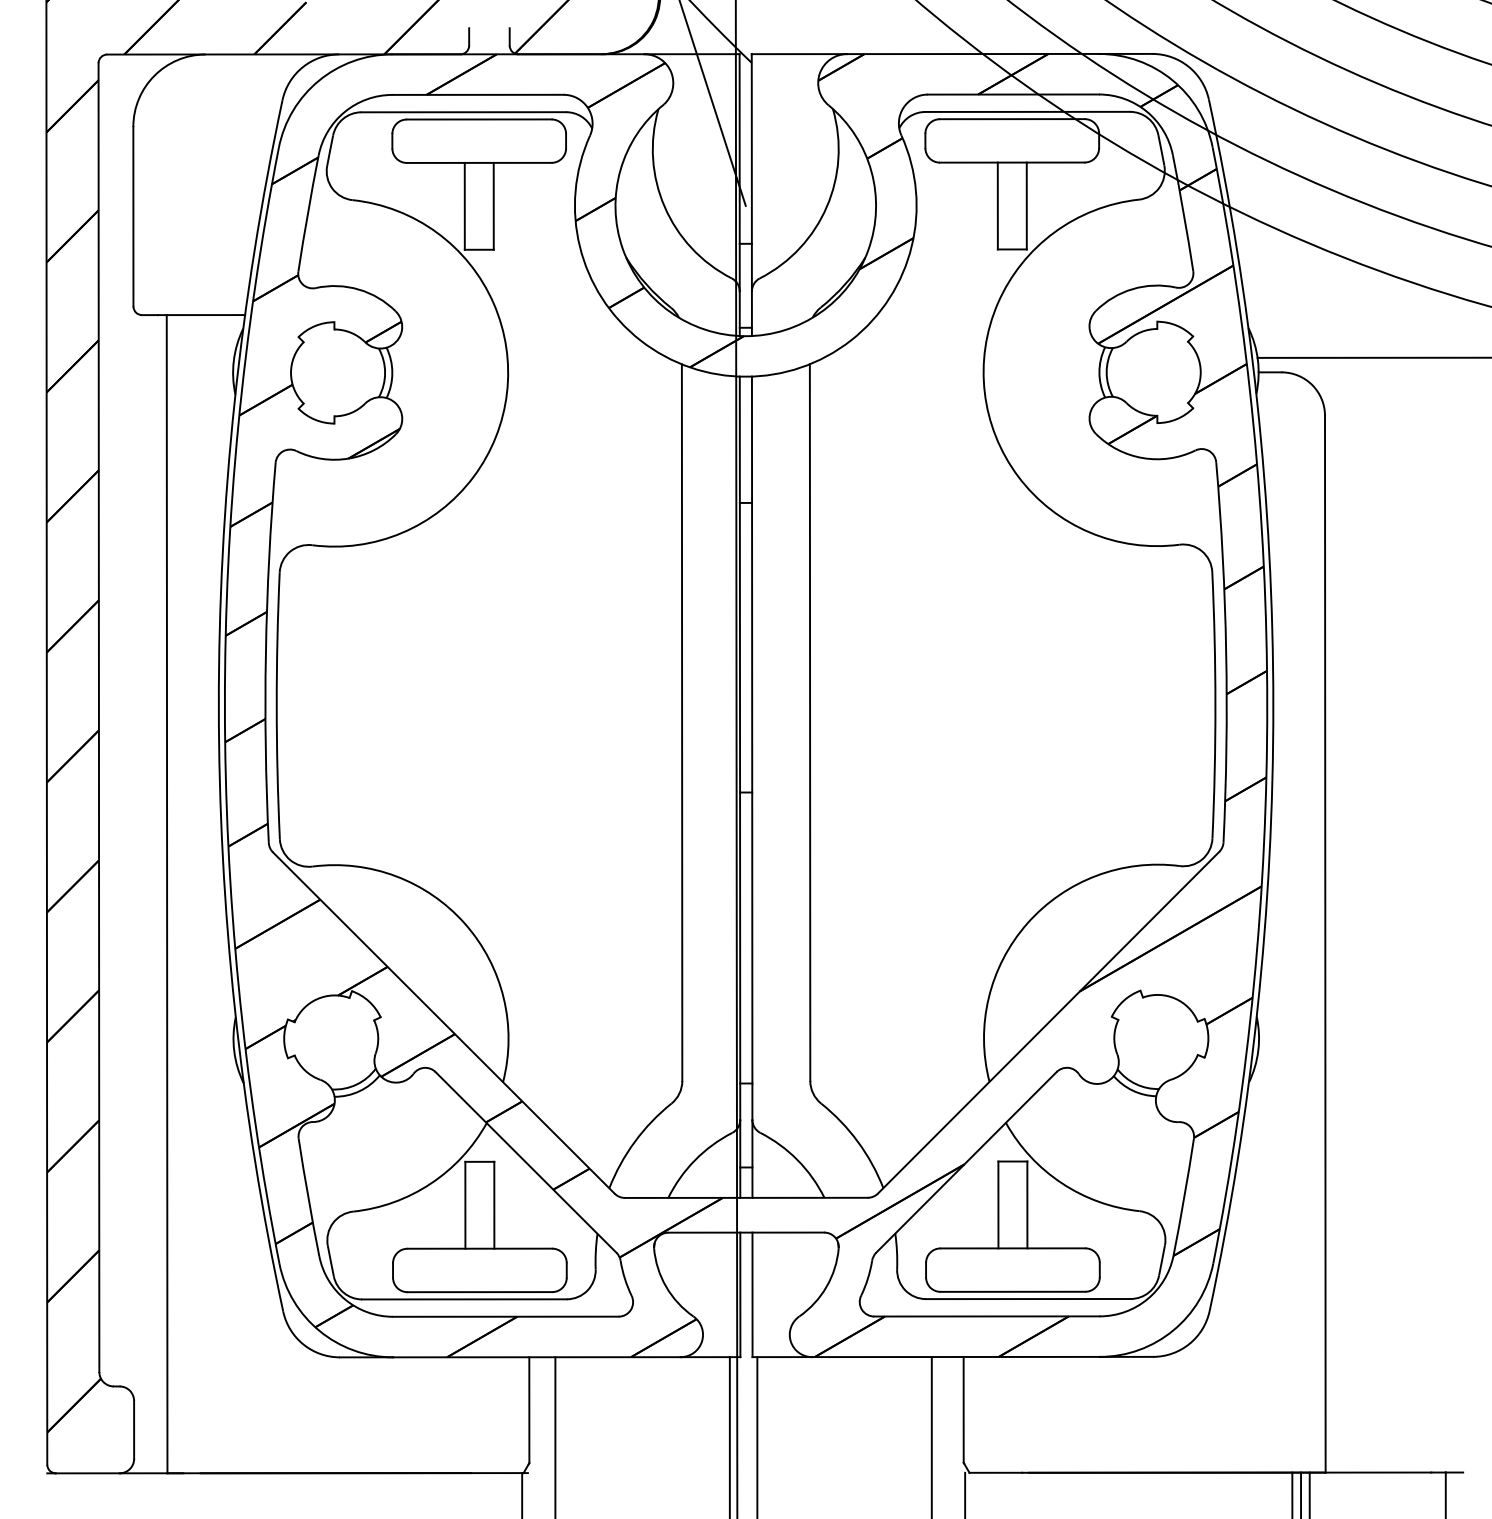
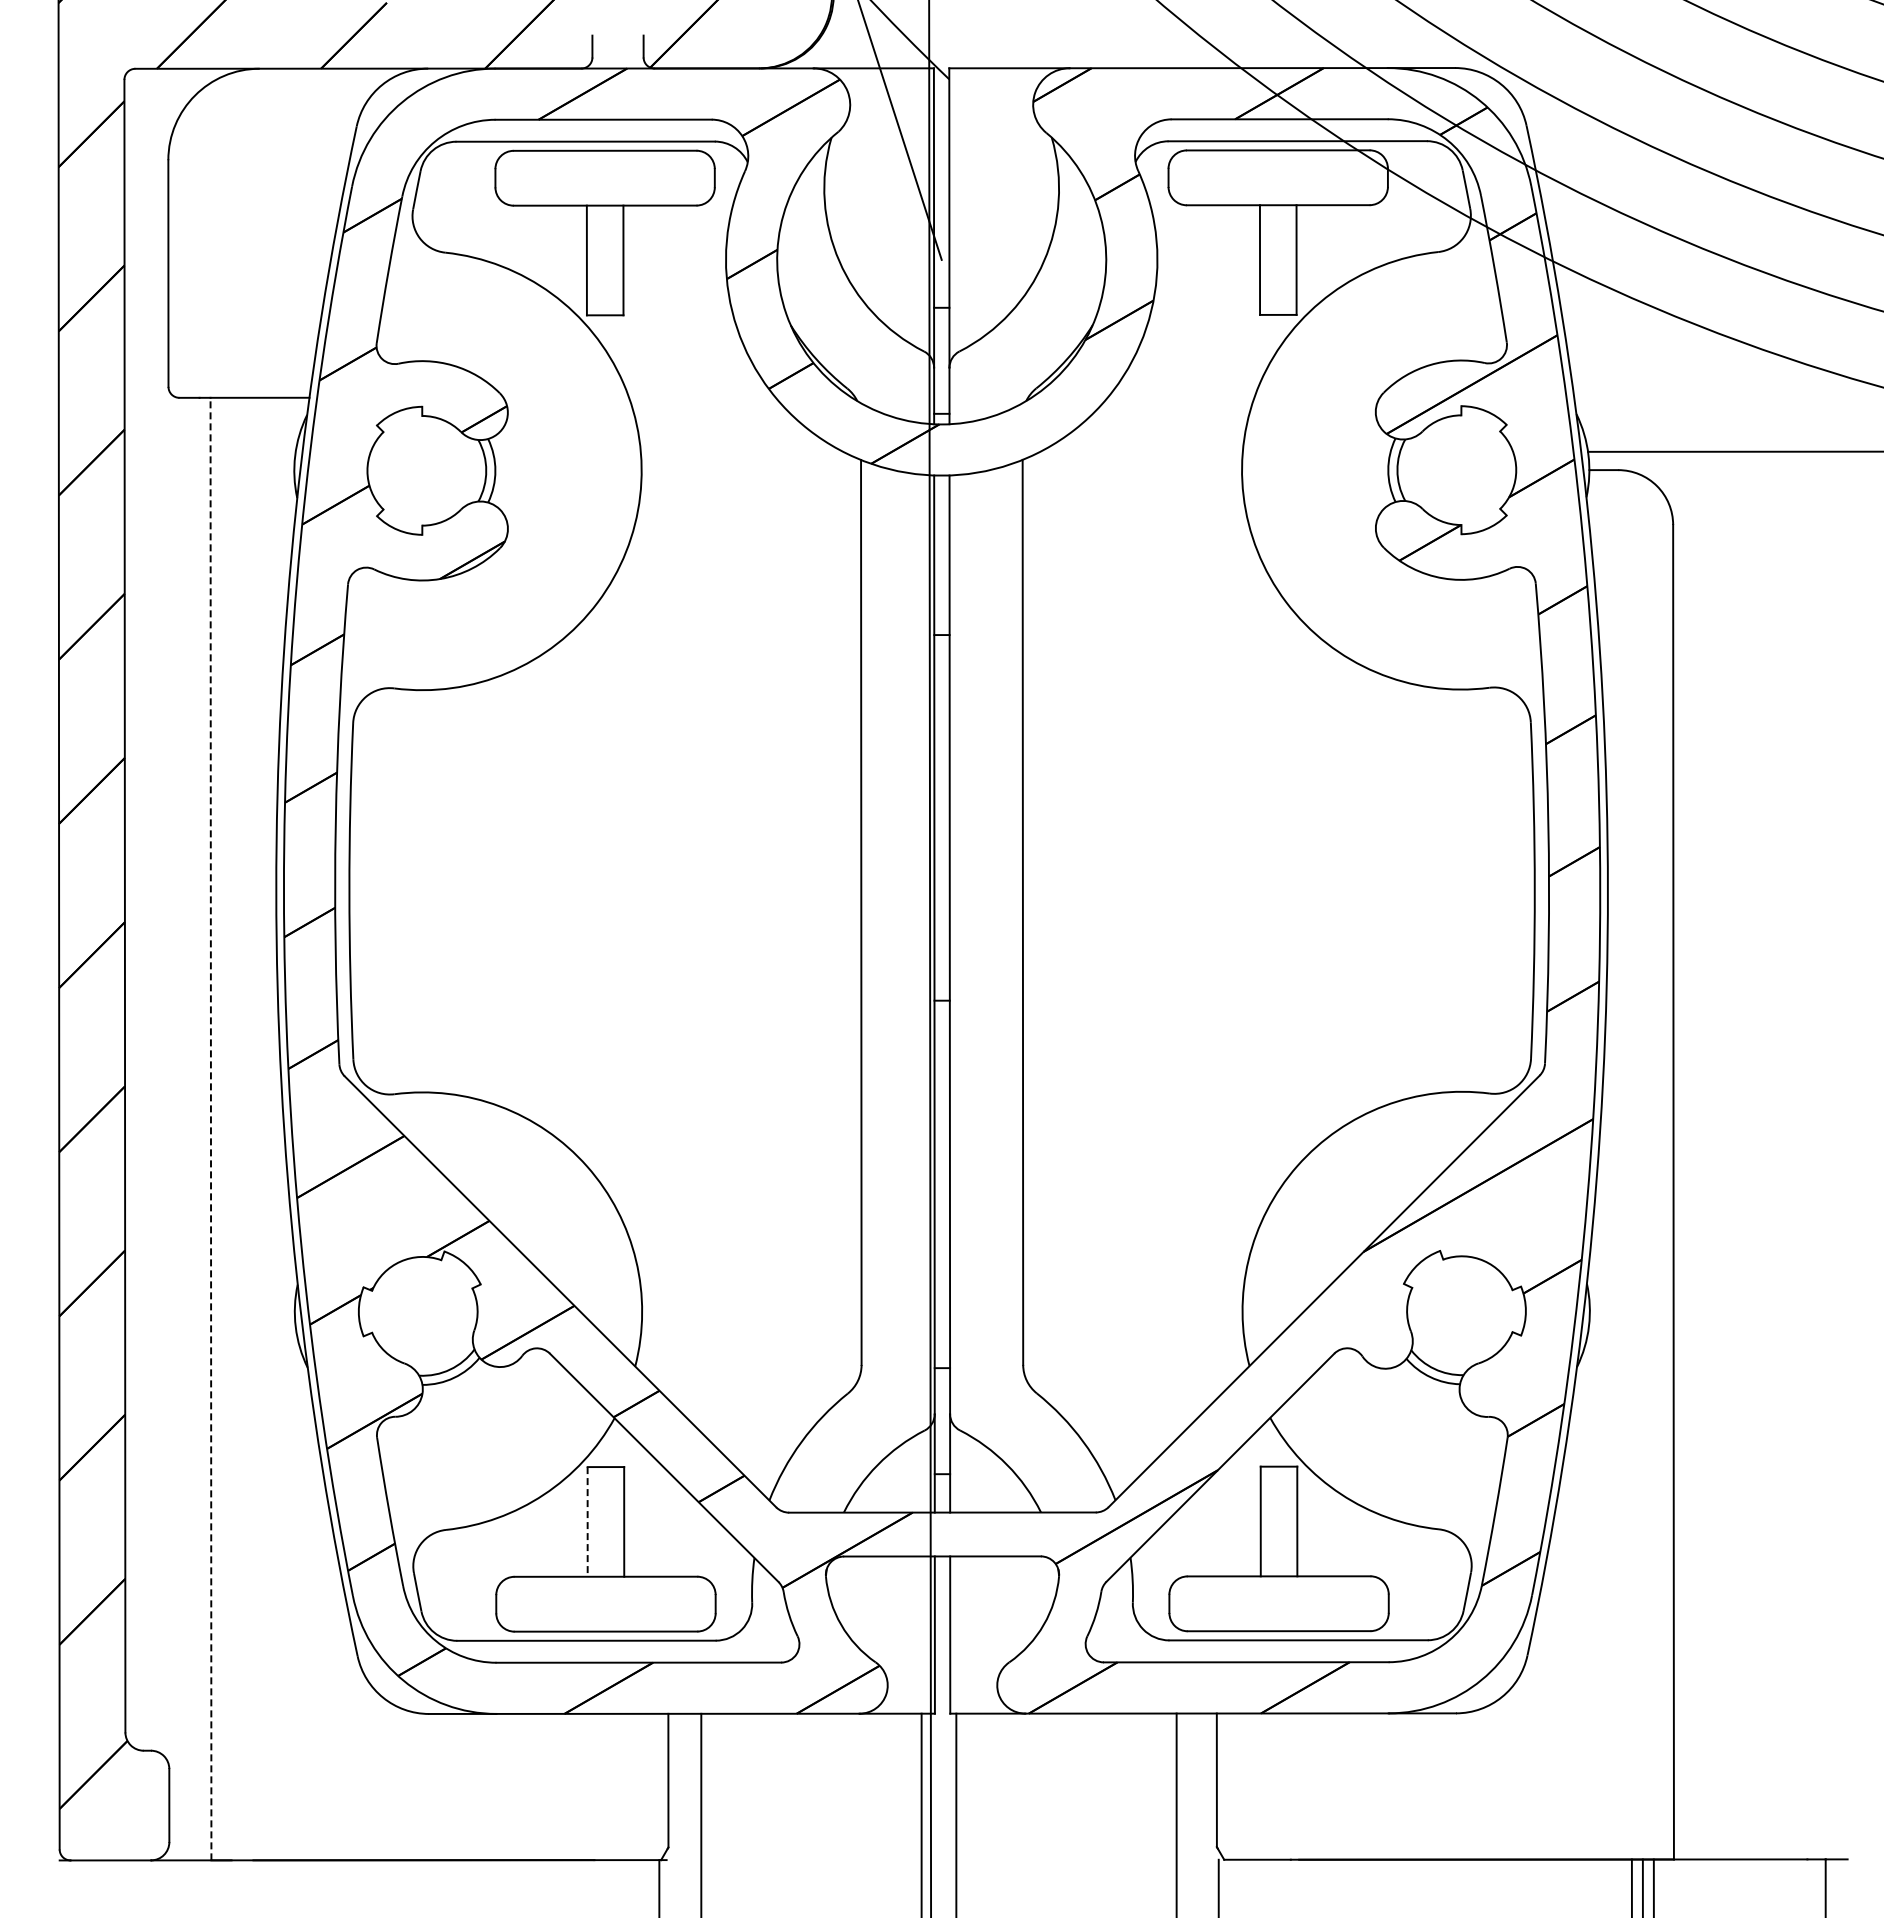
line: (166, 893) -> (210, 1128), solid -> dashed
line: (465, 1204) -> (587, 1521), solid -> dashed

